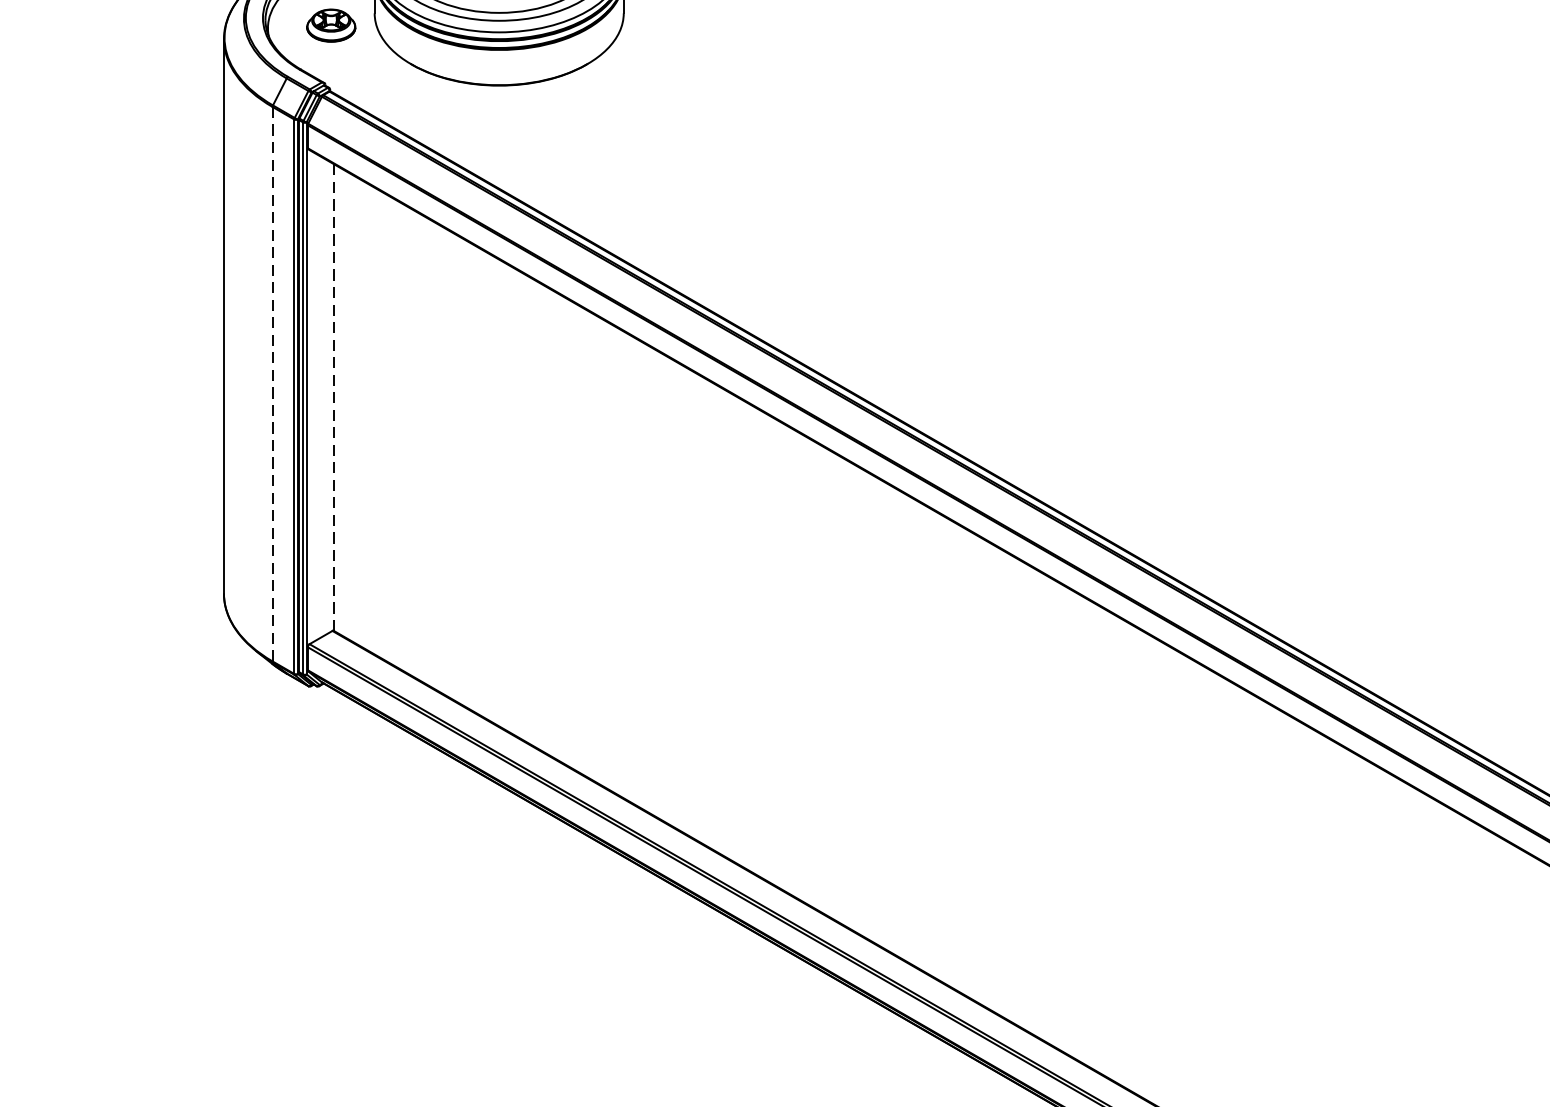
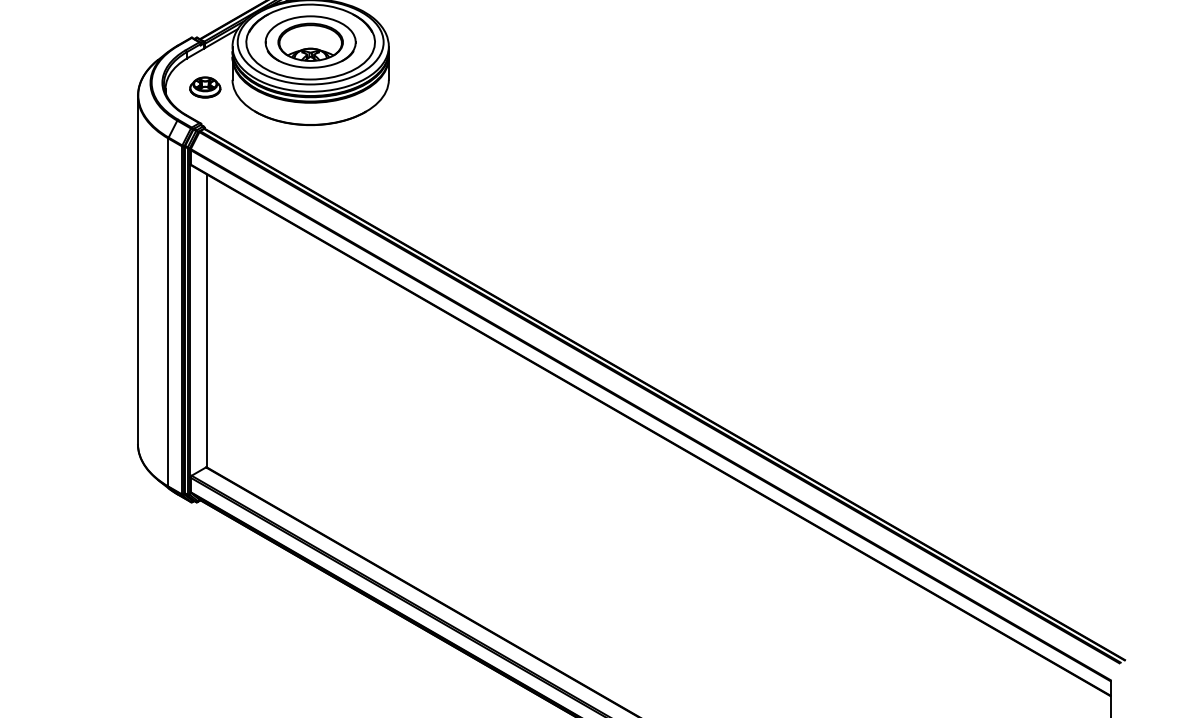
line: (272, 384) -> (168, 312), dashed -> solid
line: (334, 396) -> (207, 320), dashed -> solid

